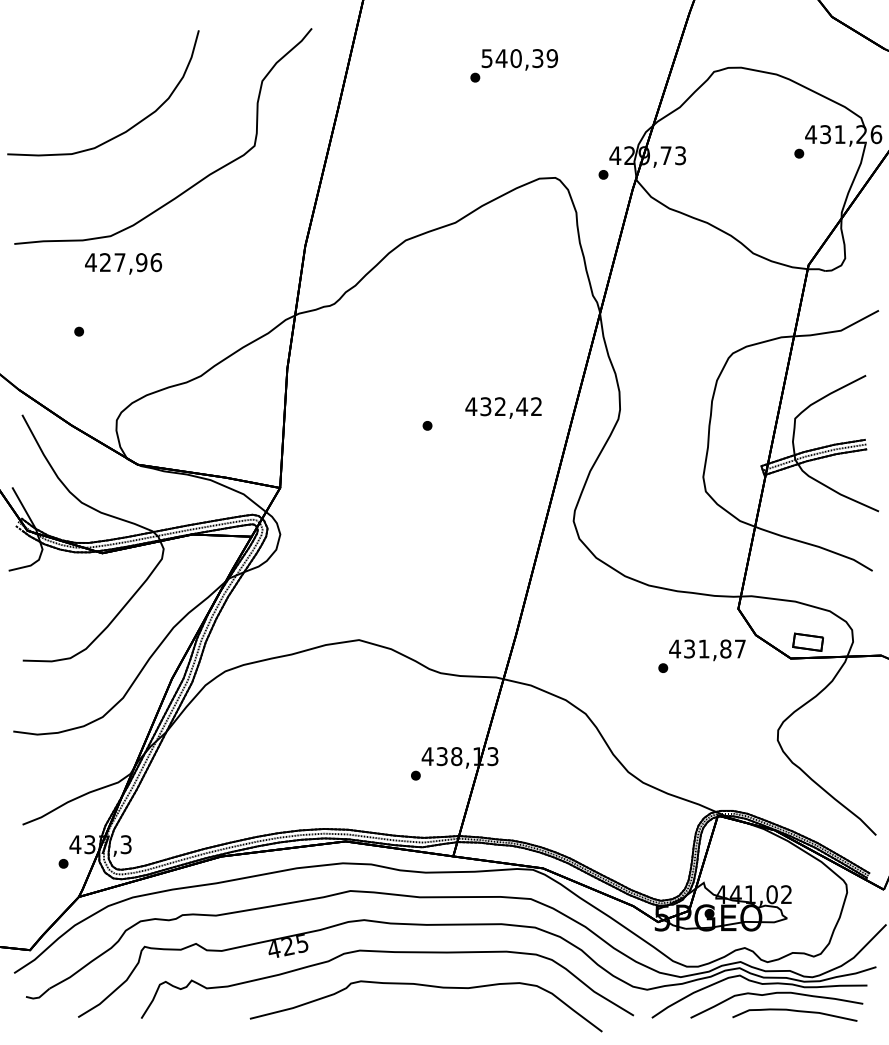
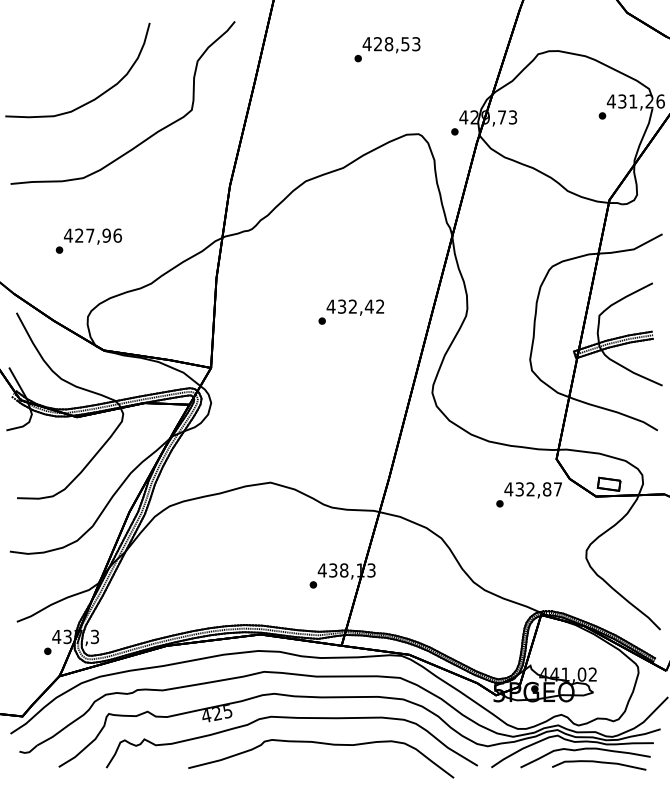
text: (519, 58) -> (391, 44), 540,39 -> 428,53
text: (123, 263) -> (92, 236), moved
text: (503, 407) -> (355, 307), moved
text: (703, 648) -> (530, 489), 431,87 -> 432,87

